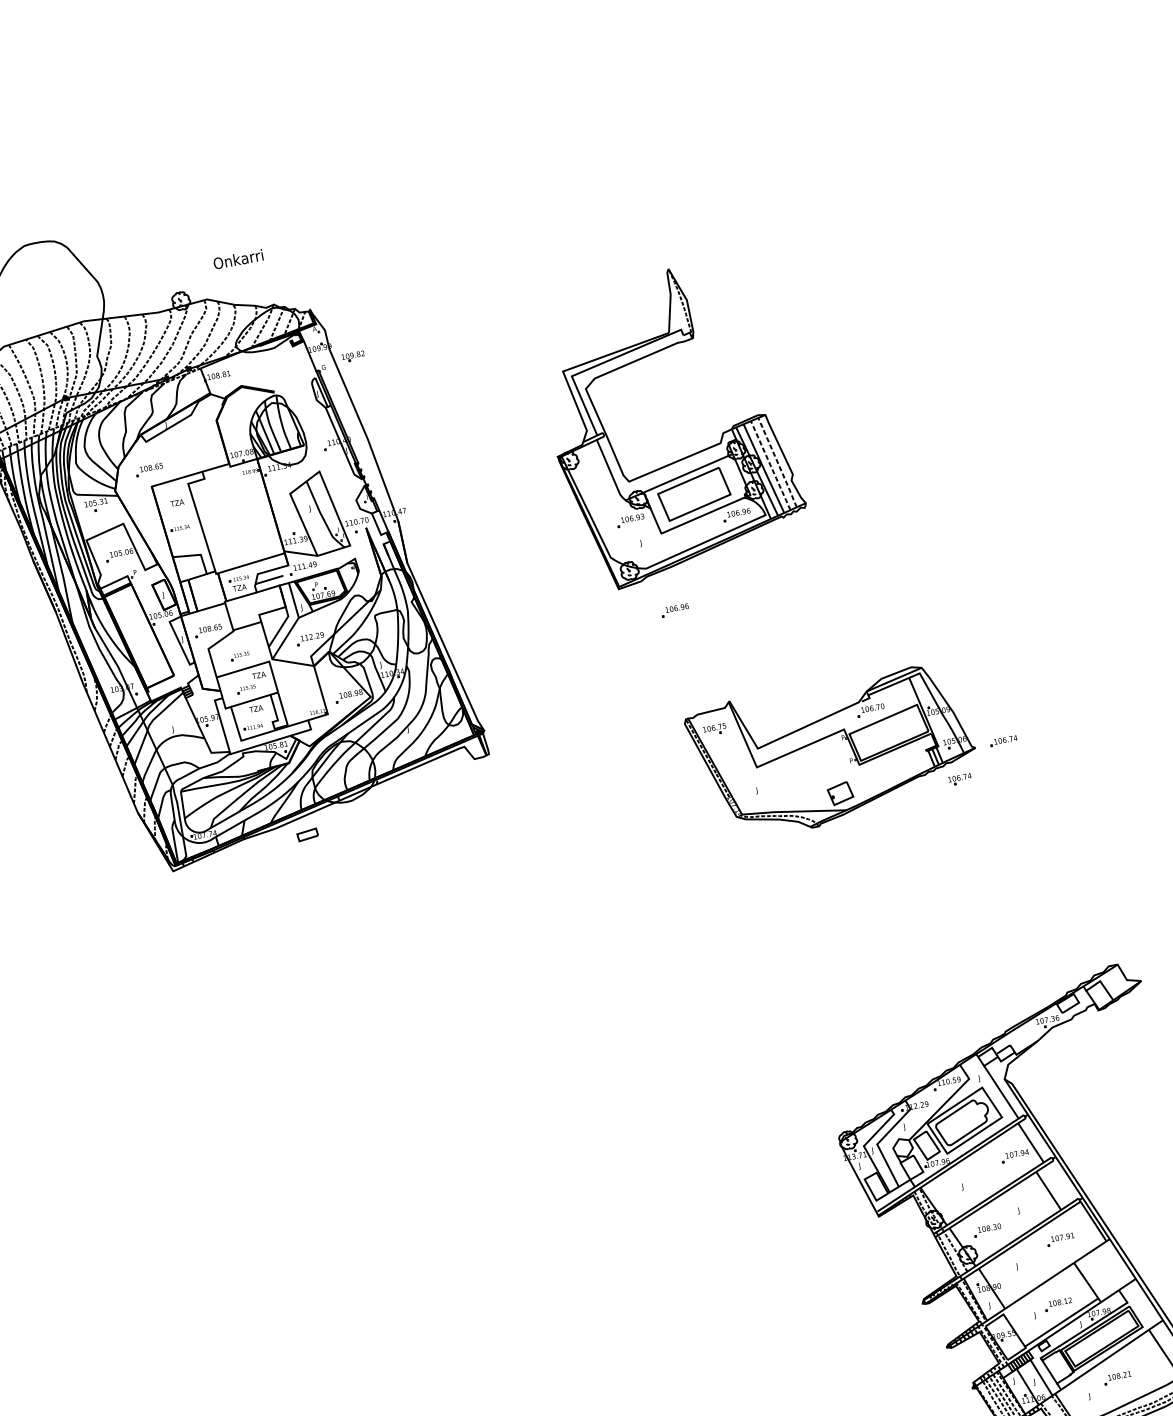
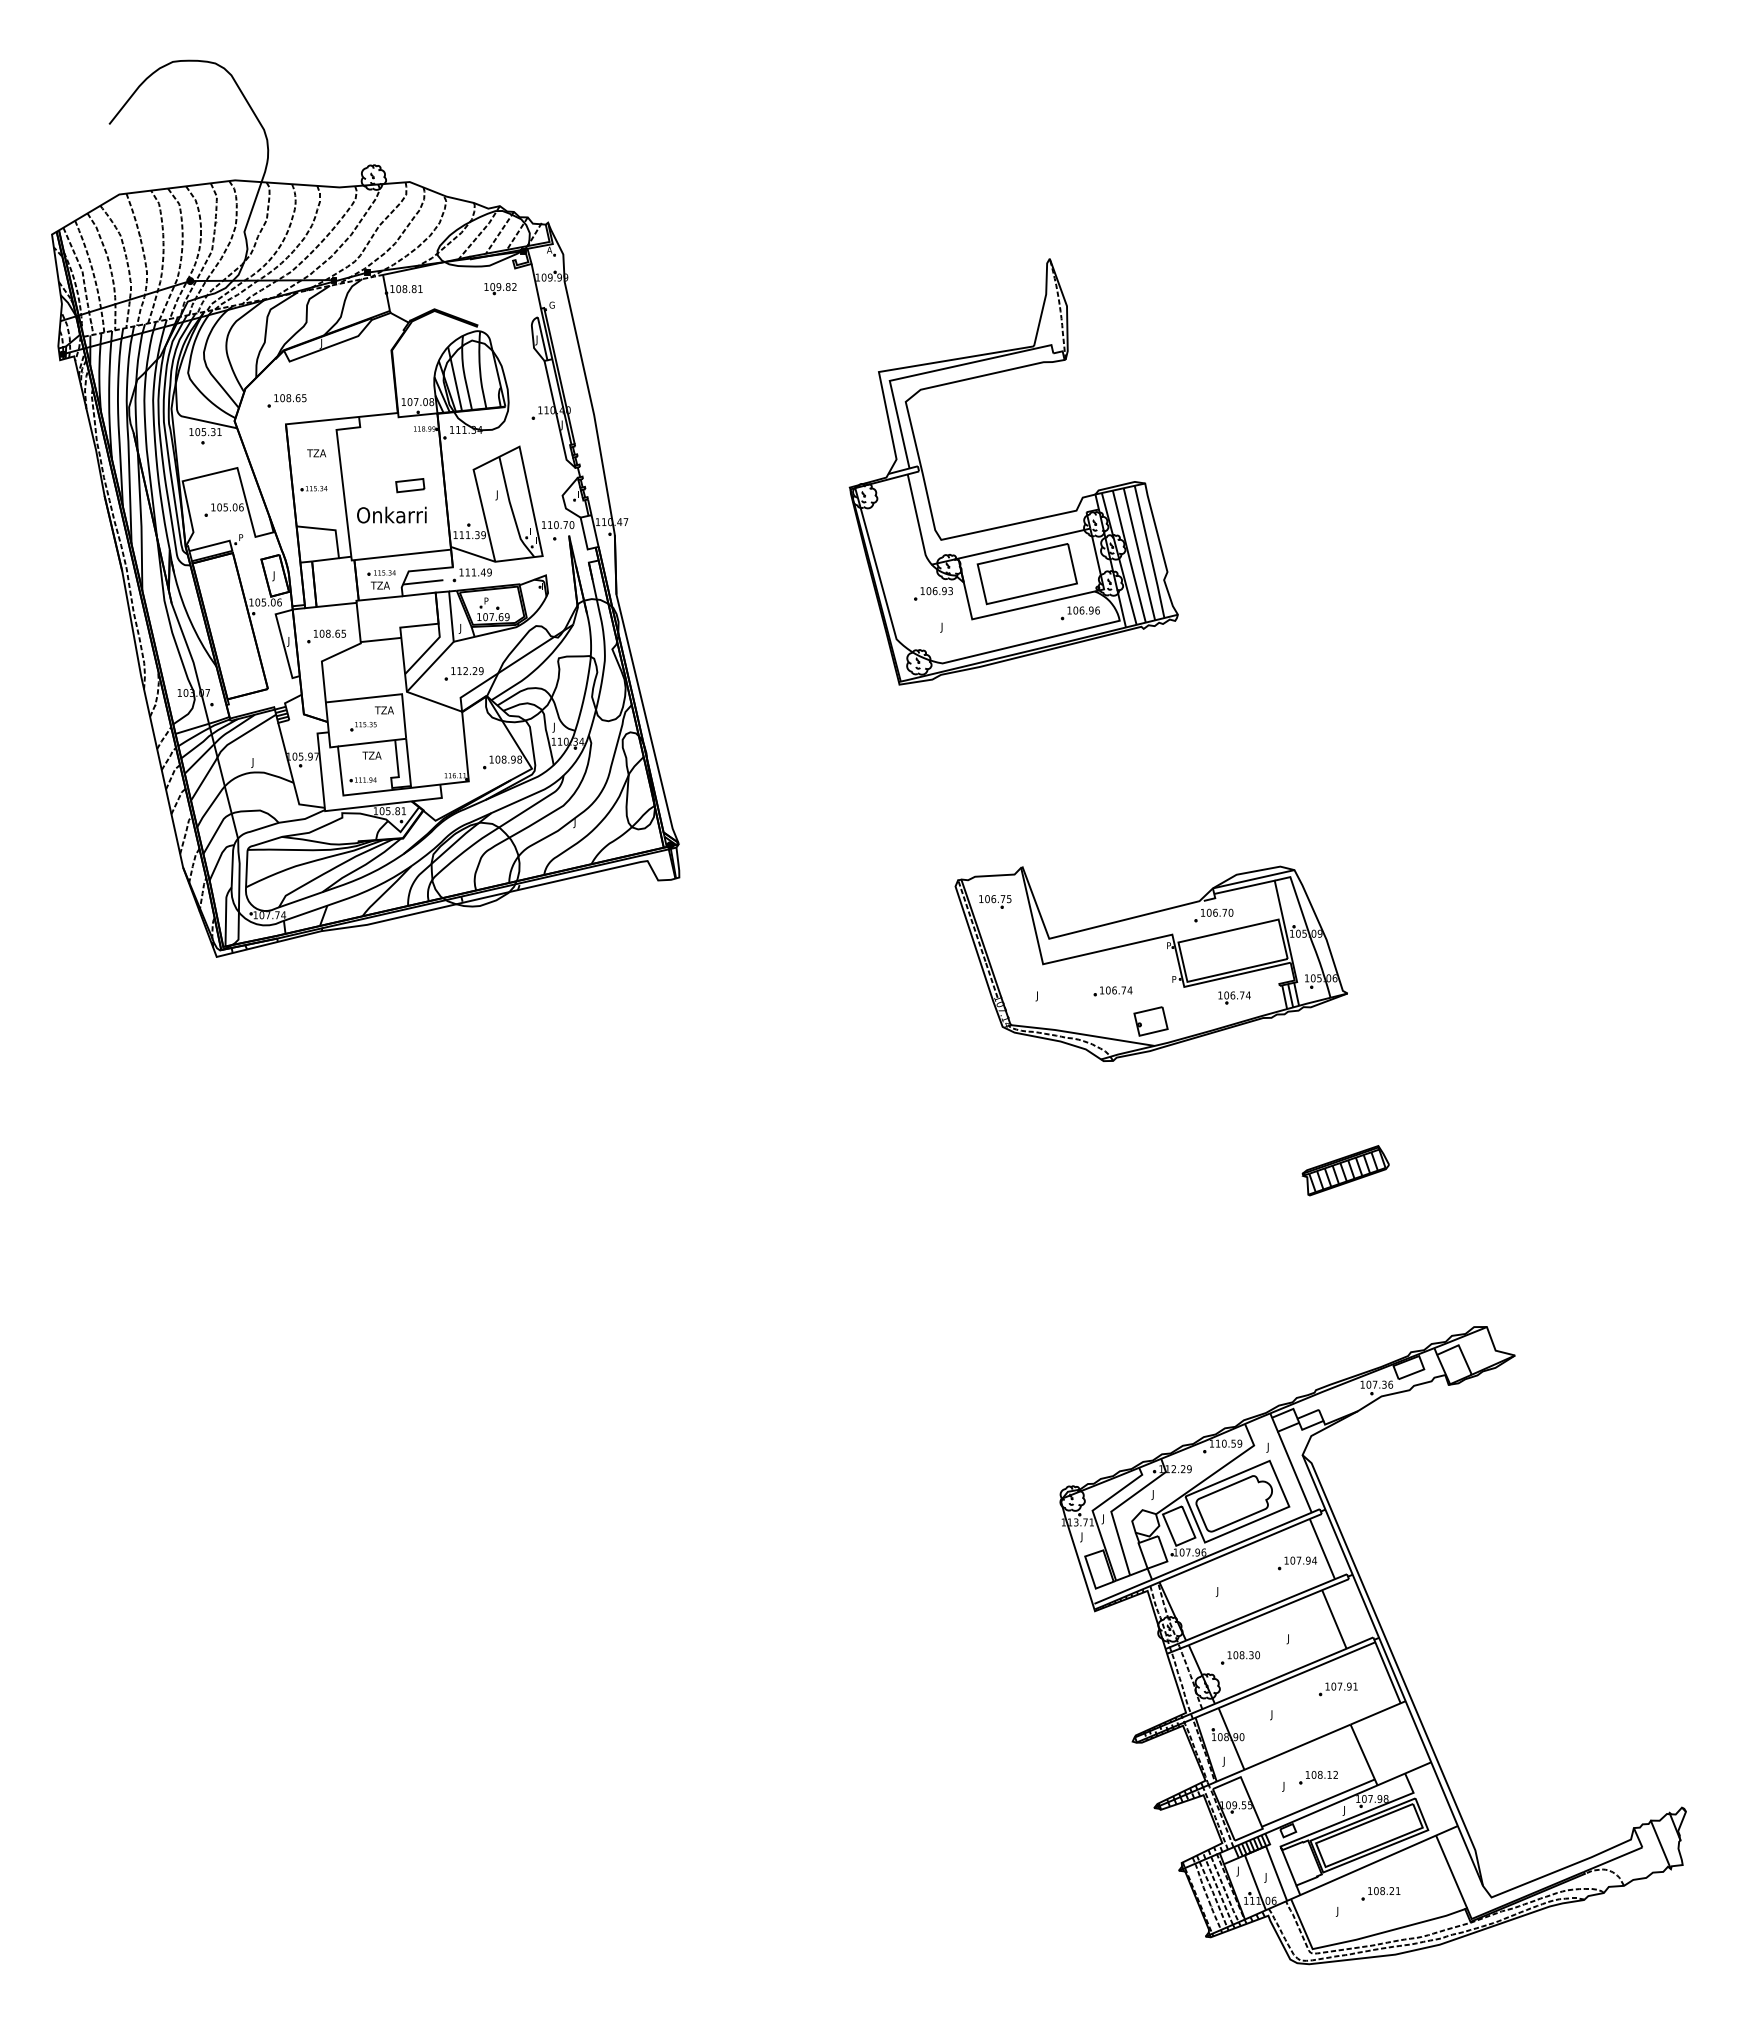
text: (238, 259) -> (391, 514), moved
part: (353, 357) -> (500, 289), moved
line: (777, 462) -> (1149, 551), dashed -> solid
line: (770, 465) -> (1139, 554), dashed -> solid
part: (674, 610) -> (970, 728), removed
part: (240, 656) -> (363, 679), removed
part: (1003, 741) -> (1112, 991), moved
part: (960, 779) -> (1234, 997), moved
part: (307, 834) -> (410, 485), moved
part: (997, 872) -> (1345, 1170), added

